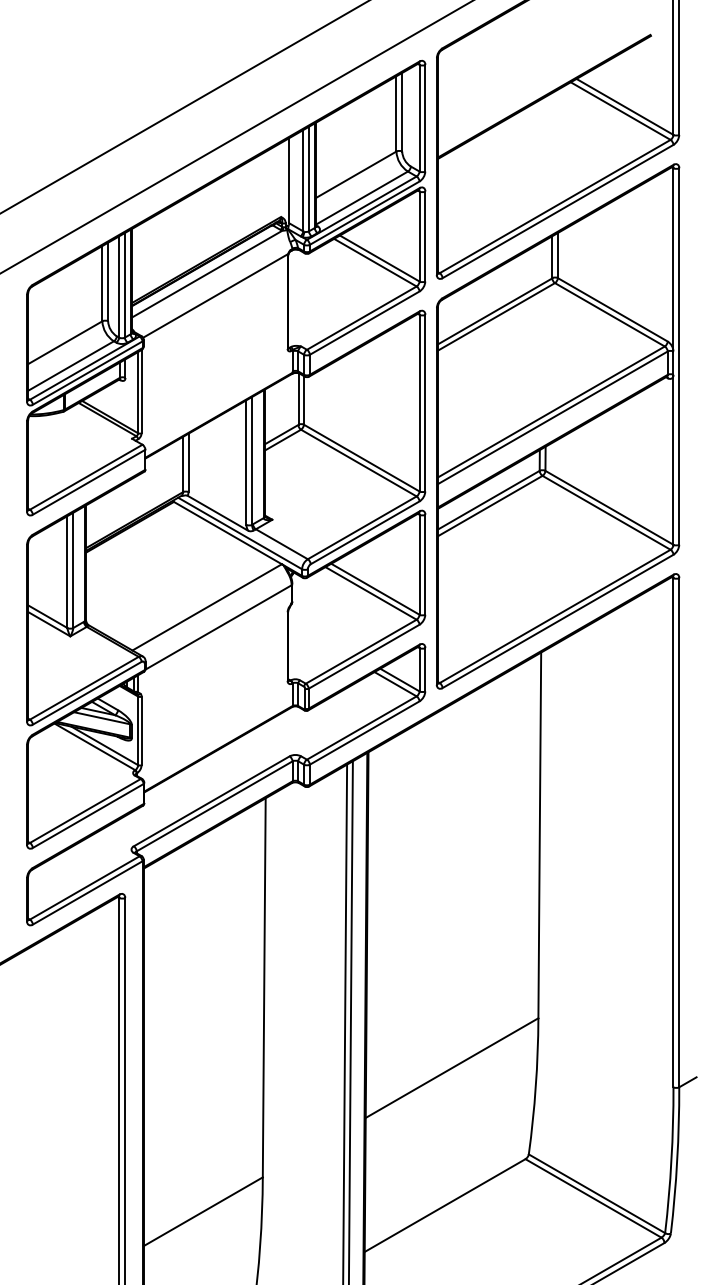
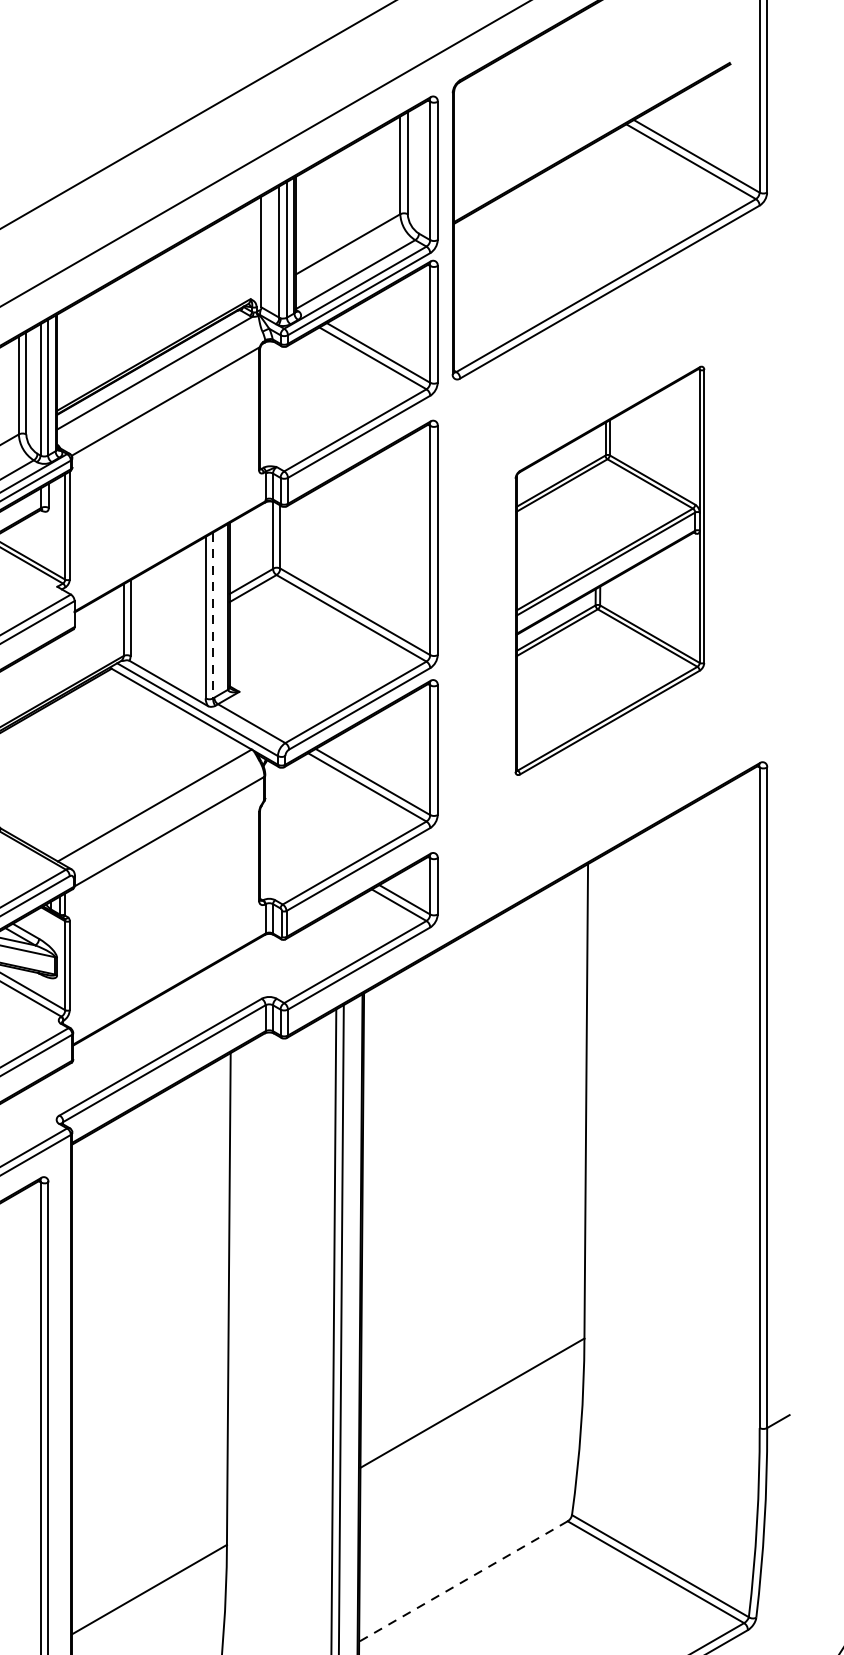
part: (557, 426) -> (609, 570), size x0.6
line: (252, 460) -> (213, 614), solid -> dashed
line: (445, 1205) -> (463, 1581), solid -> dashed

